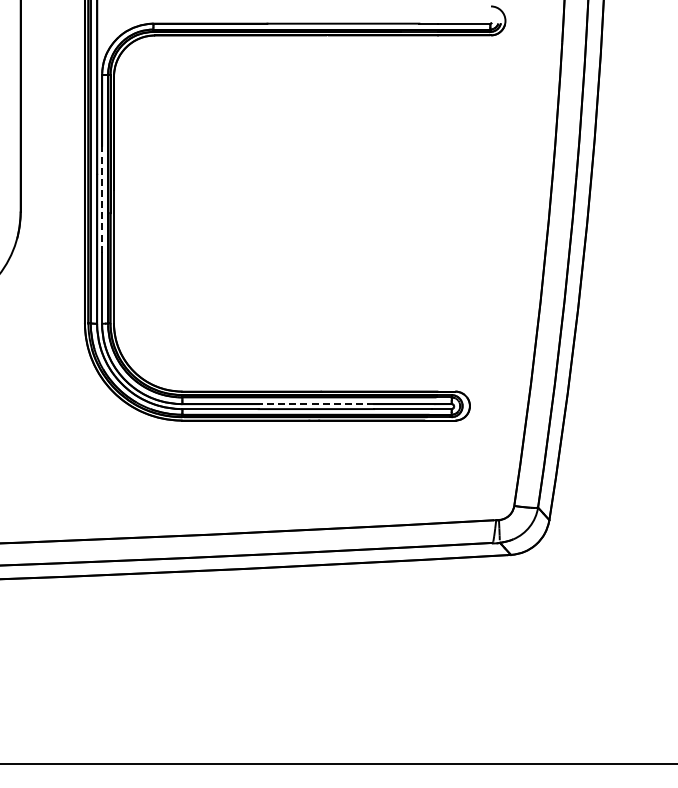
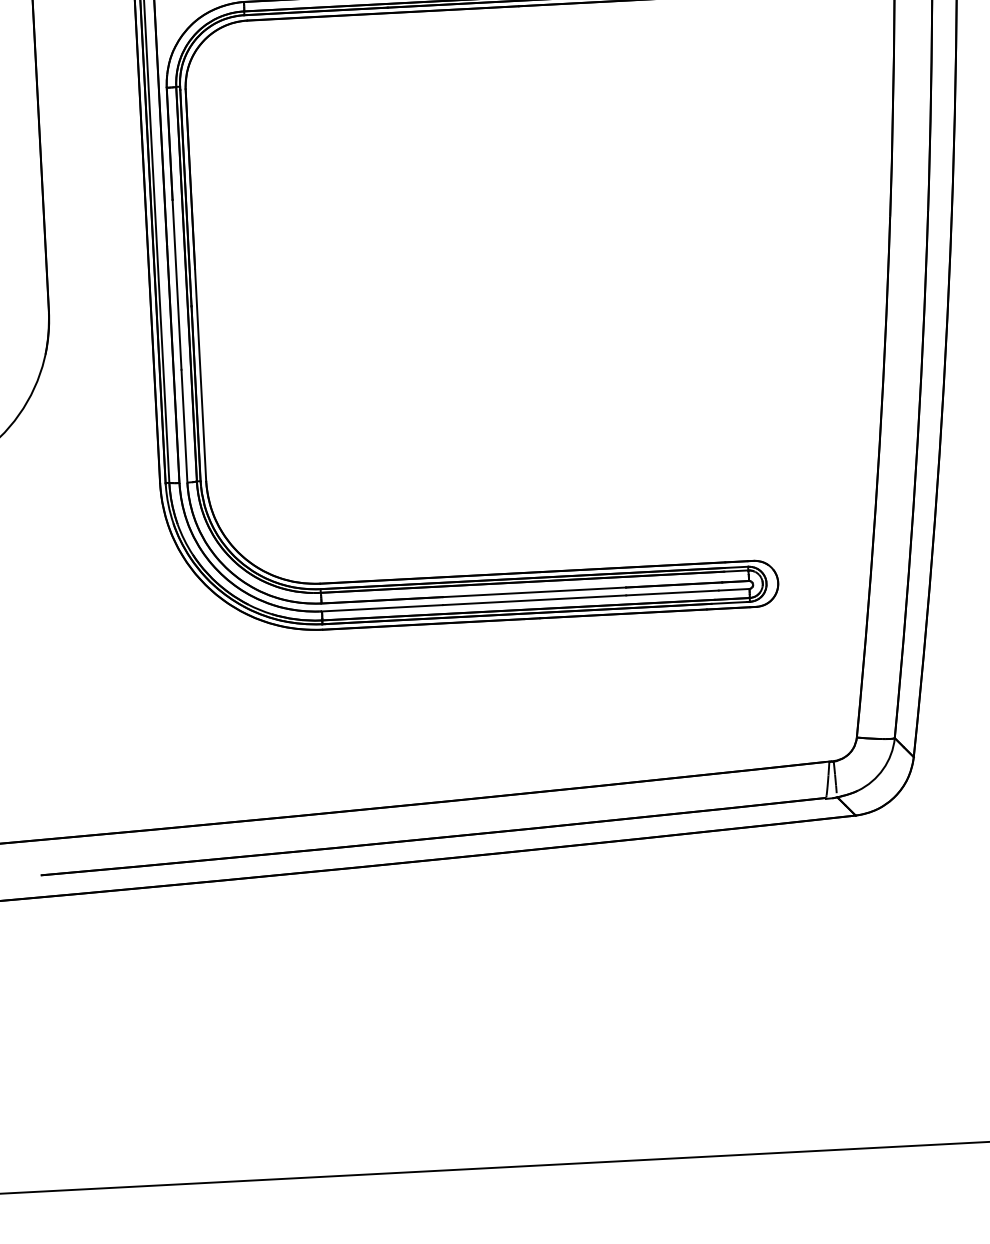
line: (102, 199) -> (177, 285), dashed -> solid
line: (316, 404) -> (534, 592), dashed -> solid

